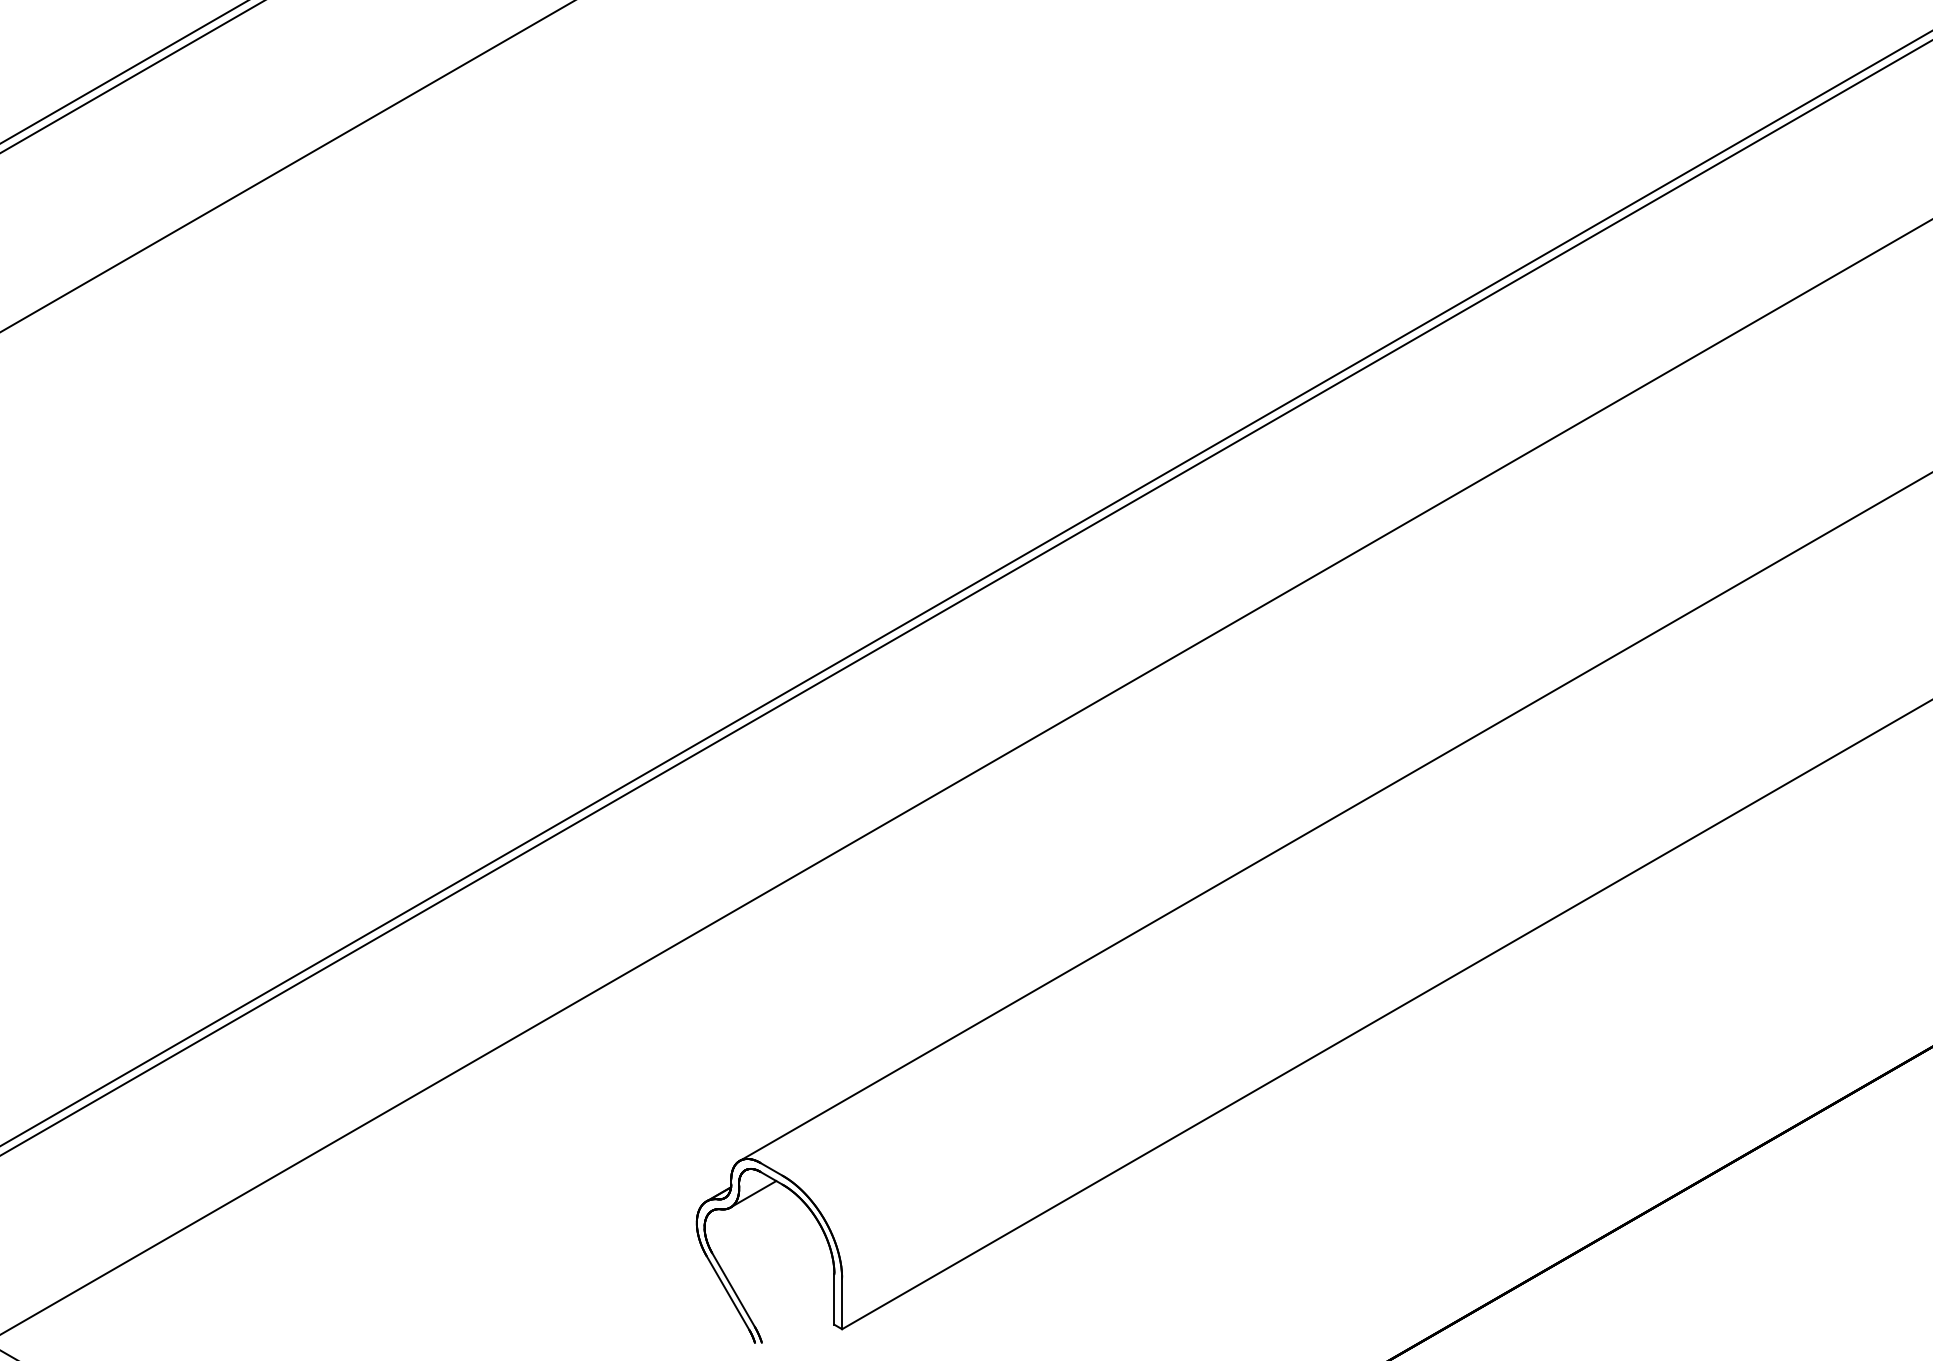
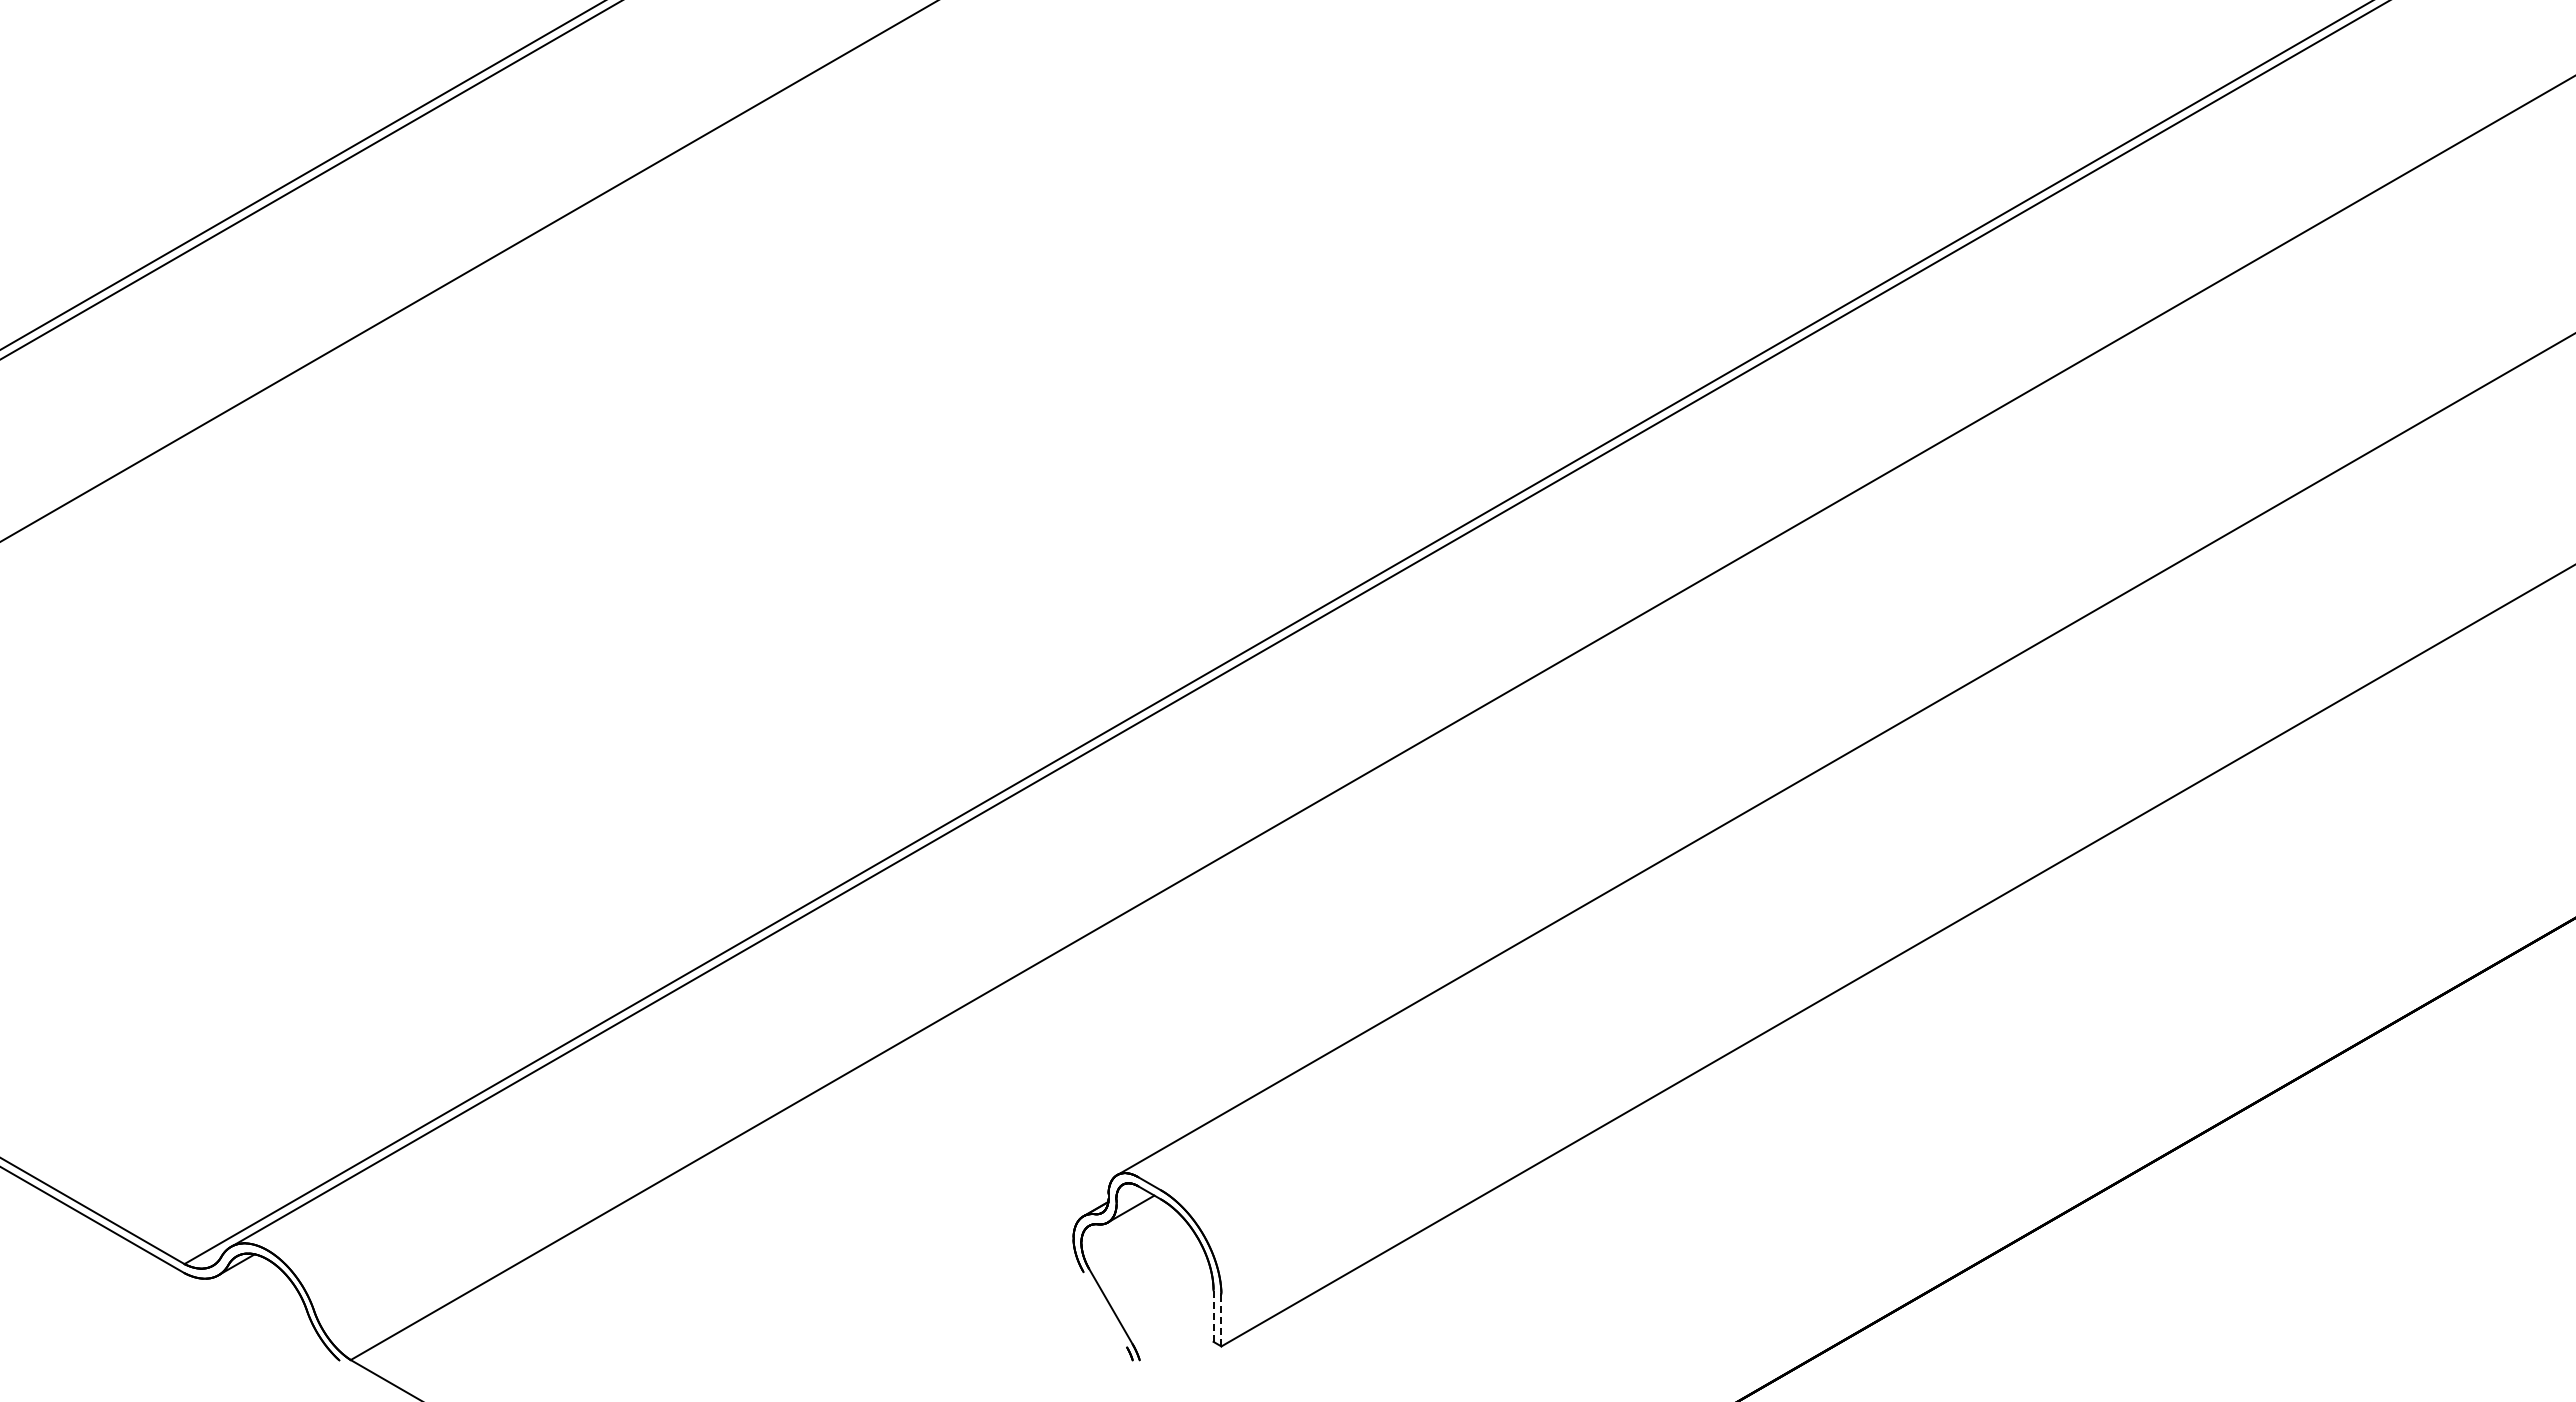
line: (728, 1292) -> (1105, 1309), removed
line: (834, 1299) -> (1213, 1316), solid -> dashed
line: (842, 1303) -> (1221, 1320), solid -> dashed

